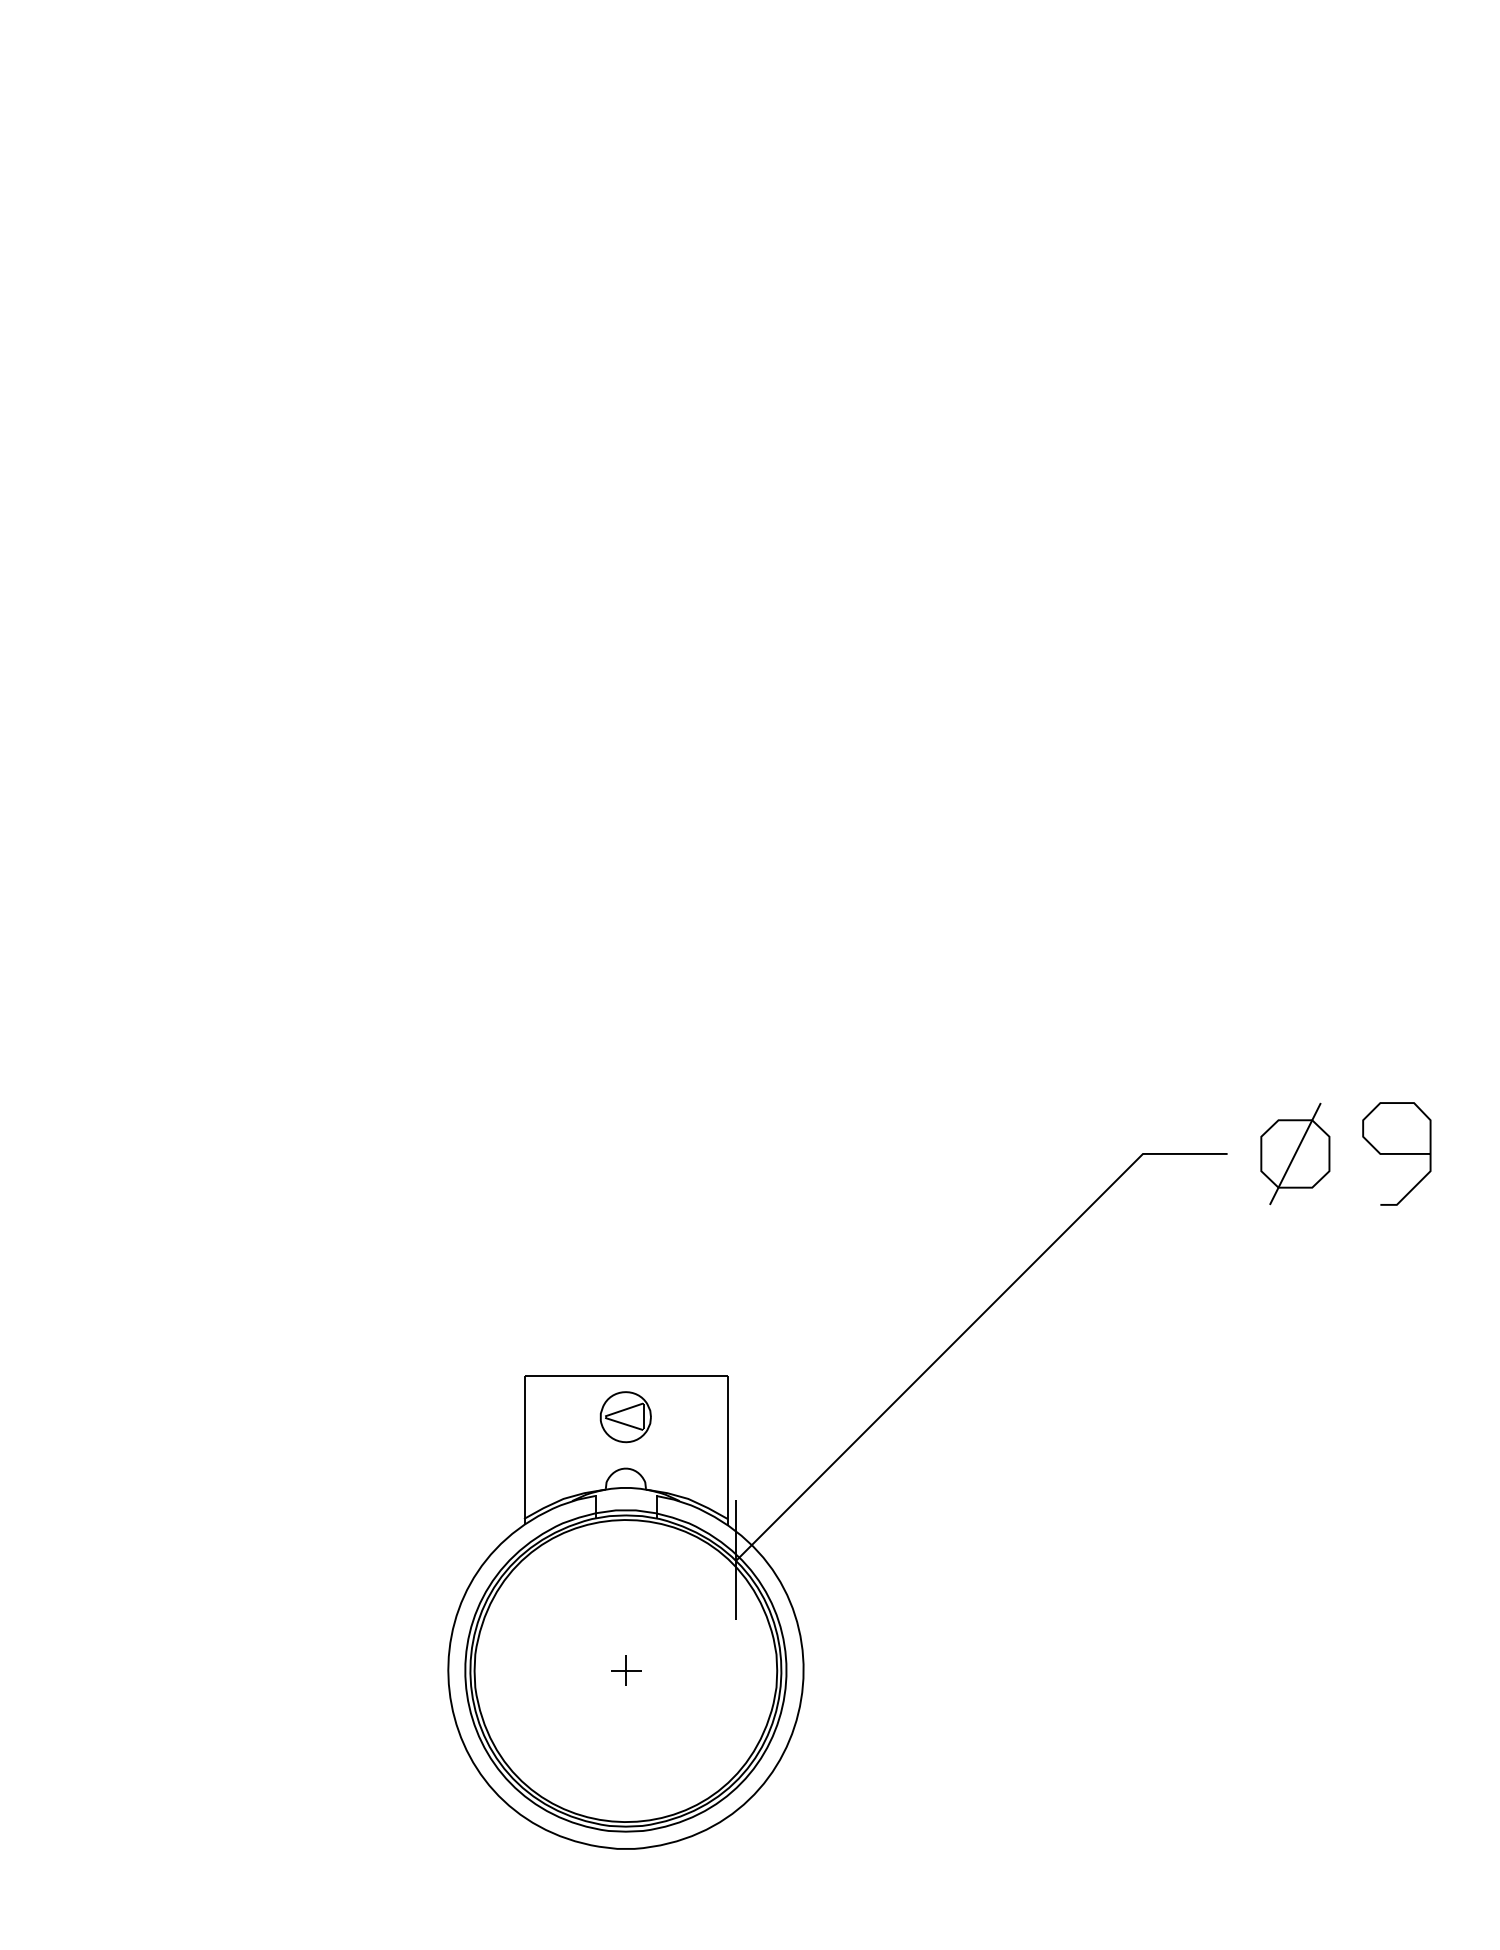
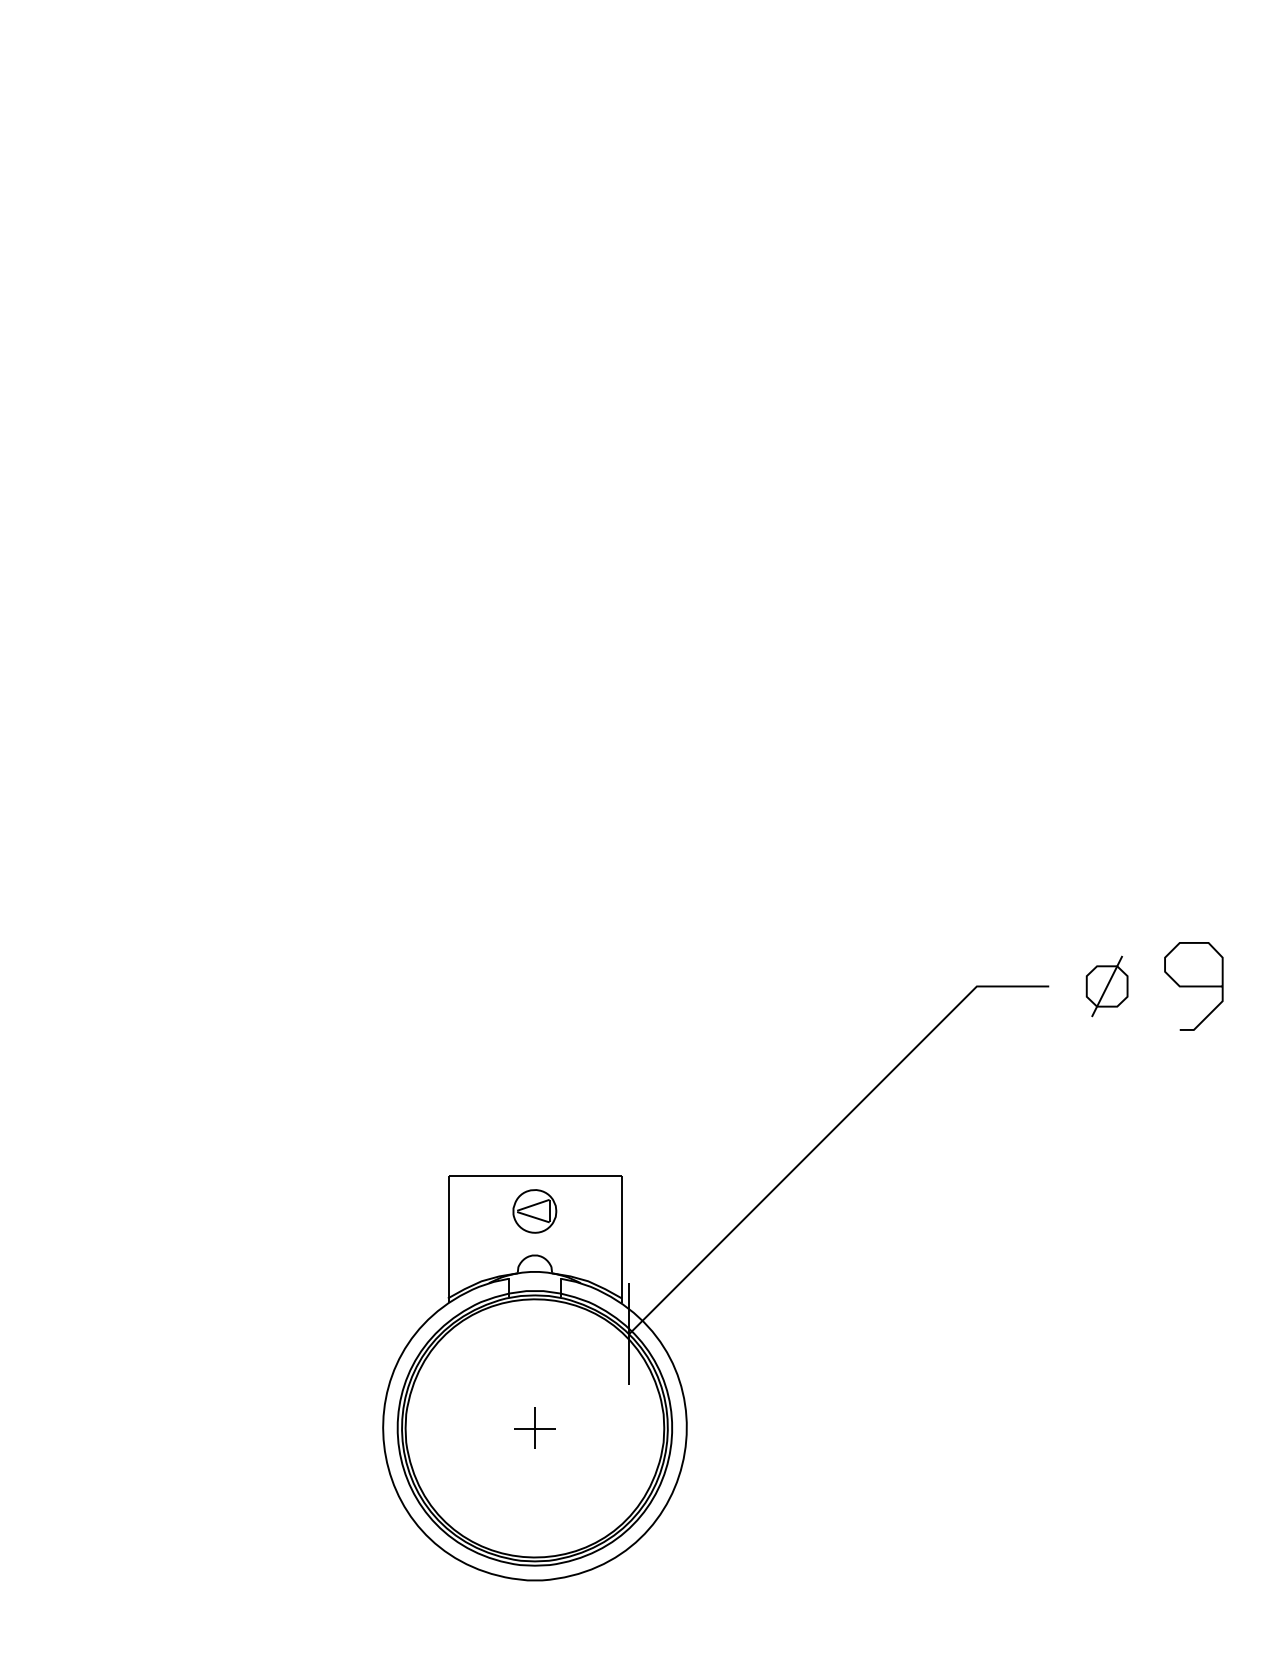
part: (1295, 1153) -> (1107, 986), size x0.7
part: (626, 1670) -> (535, 1427), size x1.6

